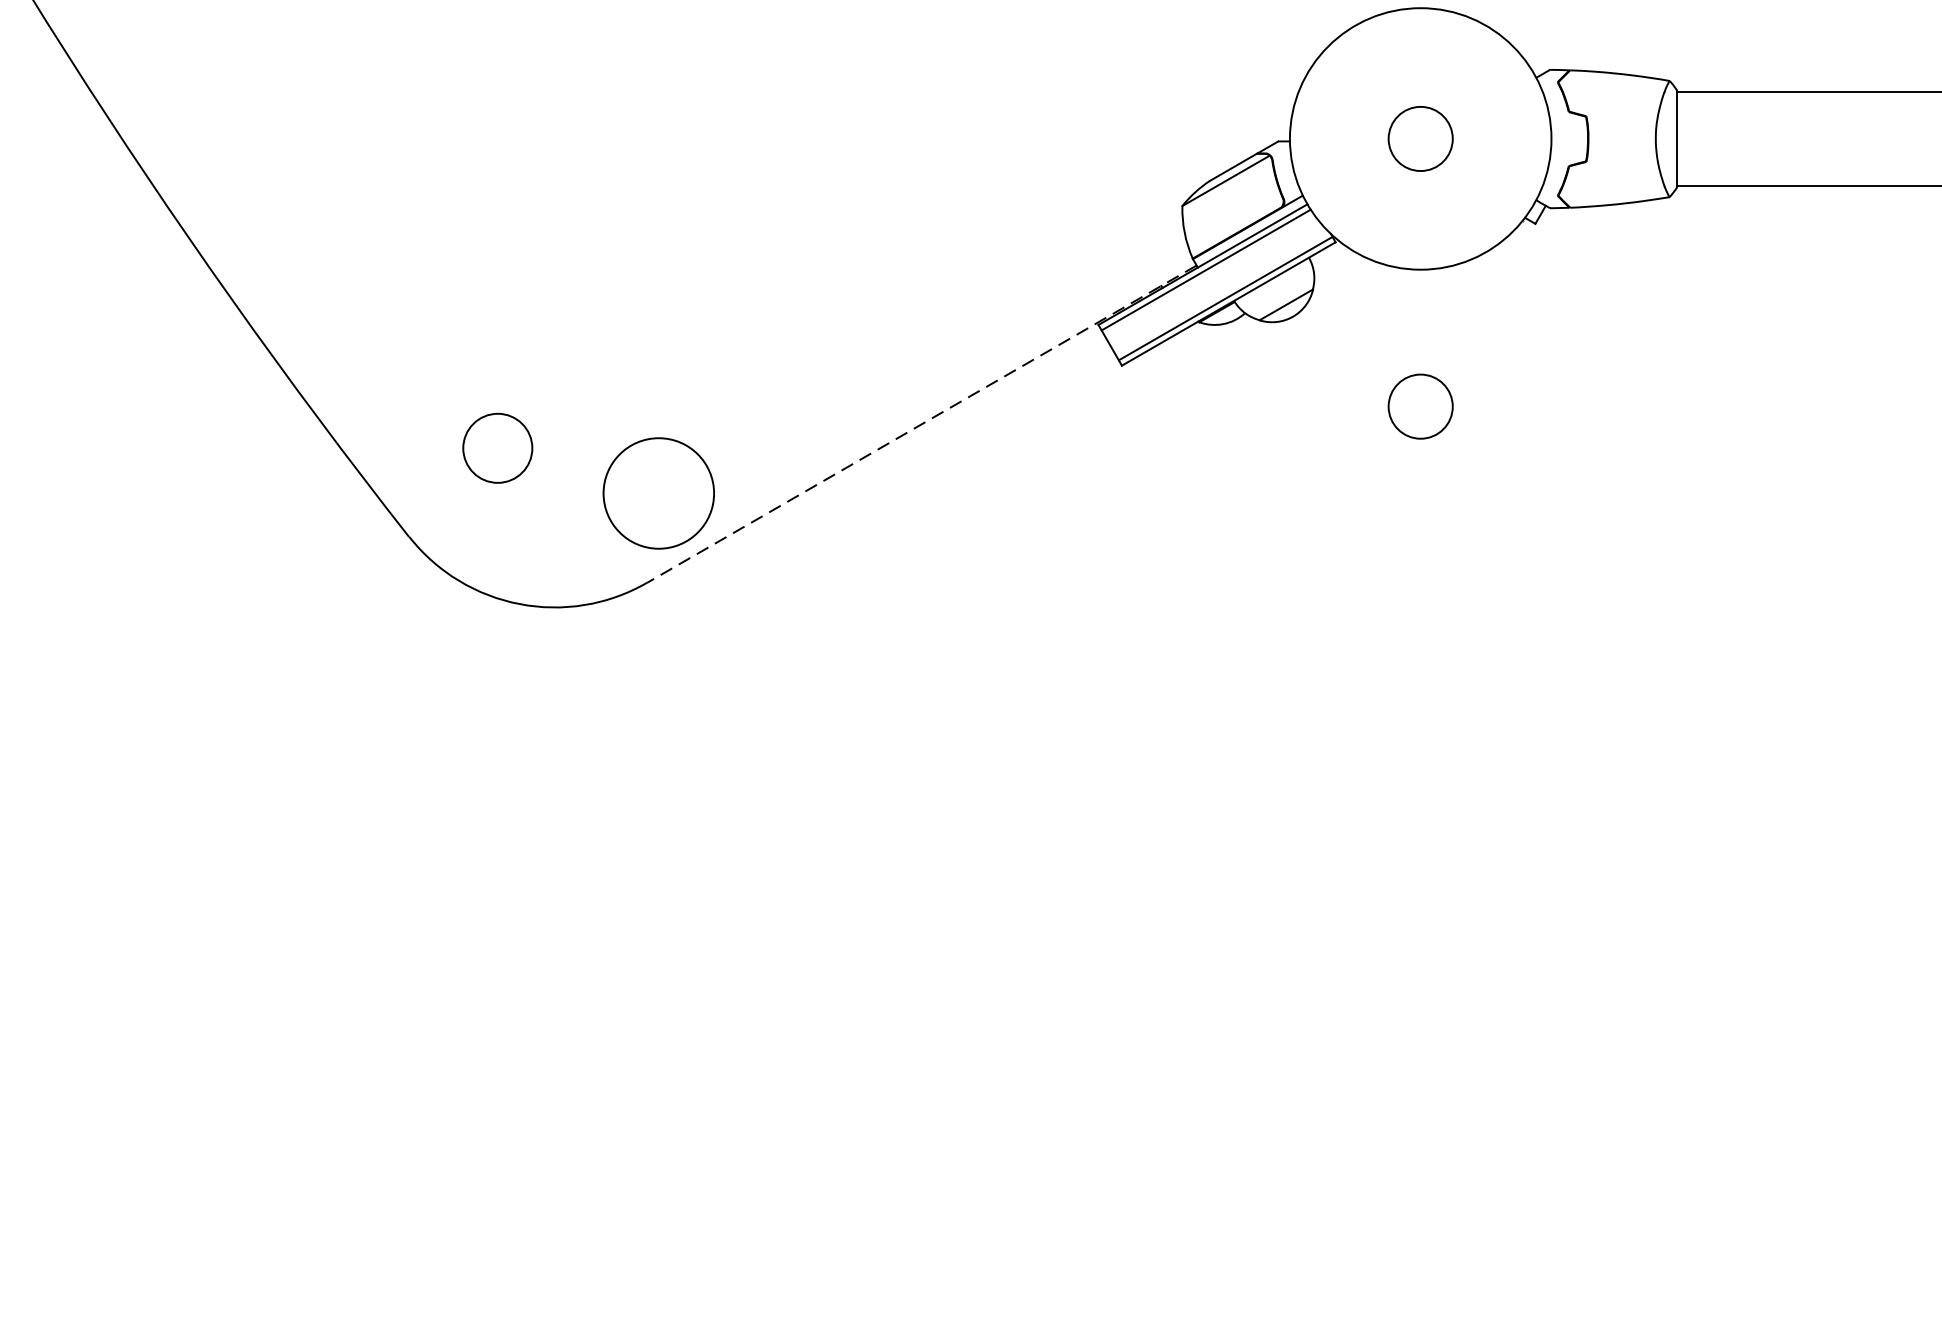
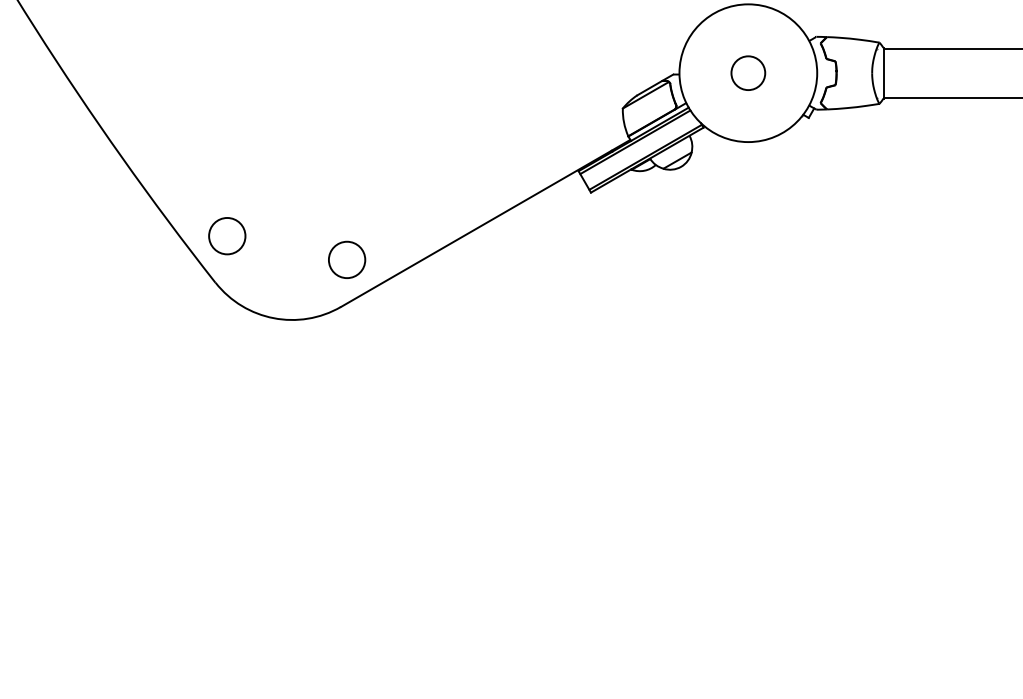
circle: (1420, 405) -> (748, 213), removed
line: (921, 424) -> (485, 223), dashed -> solid
circle: (498, 448) -> (227, 236), moved
circle: (657, 492) -> (346, 259), size x0.62

